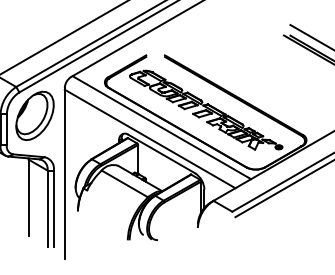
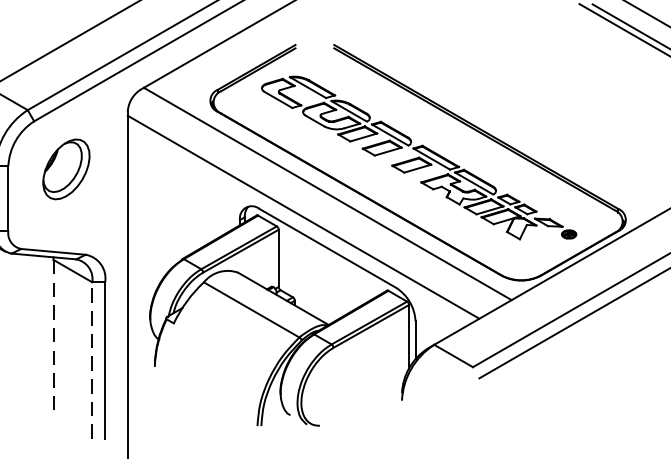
part: (34, 115) -> (65, 168), size x0.6
line: (28, 197) -> (52, 337), solid -> dashed
line: (47, 208) -> (92, 360), solid -> dashed

